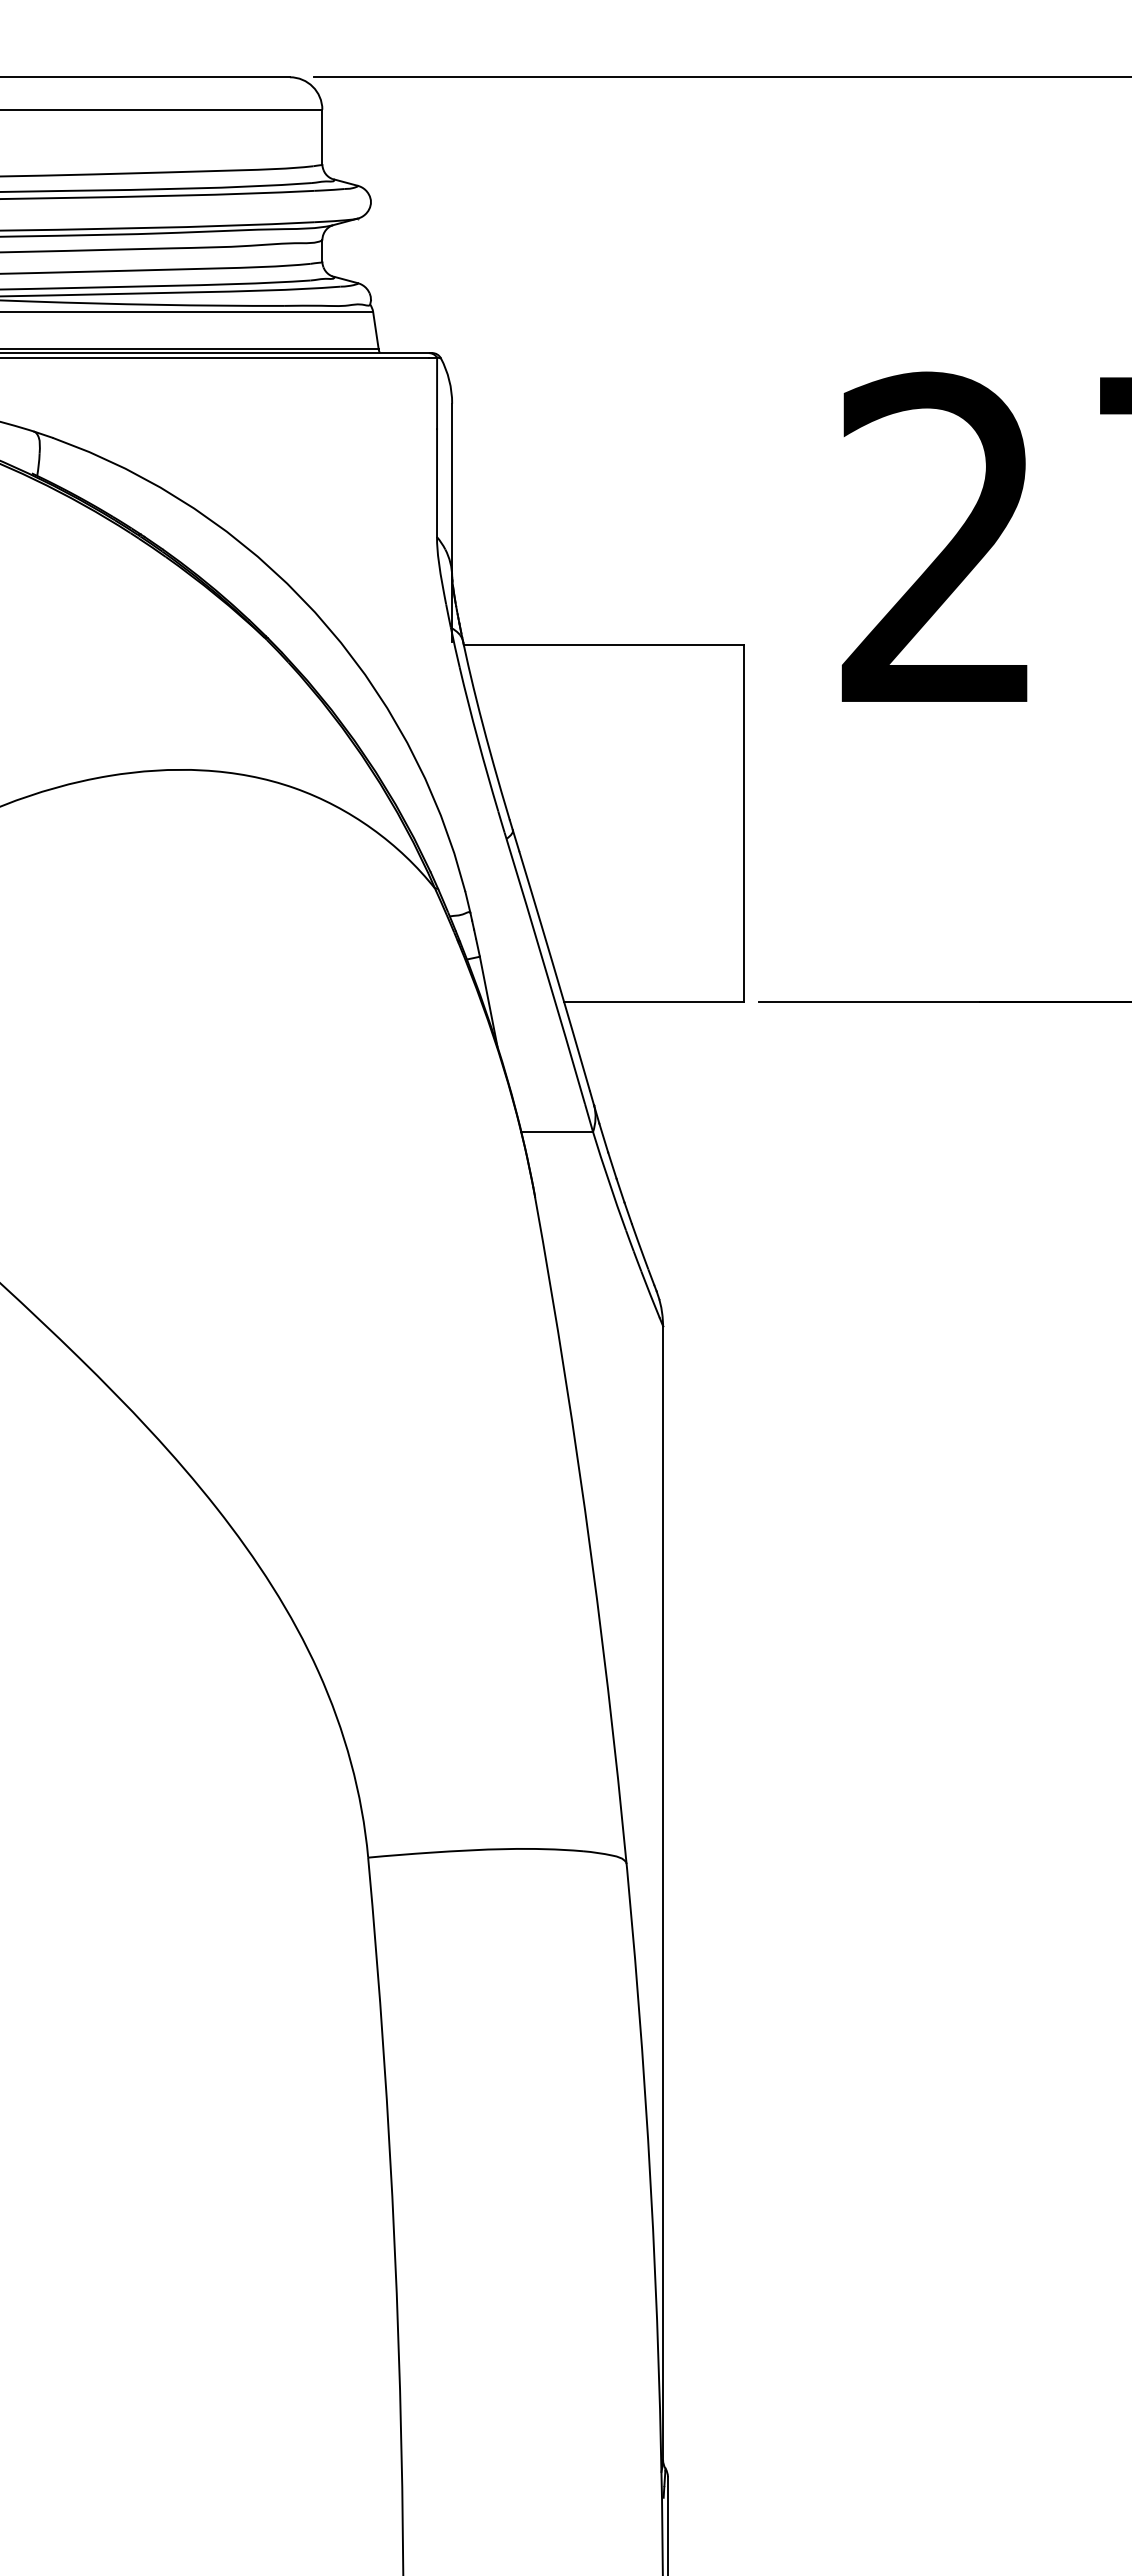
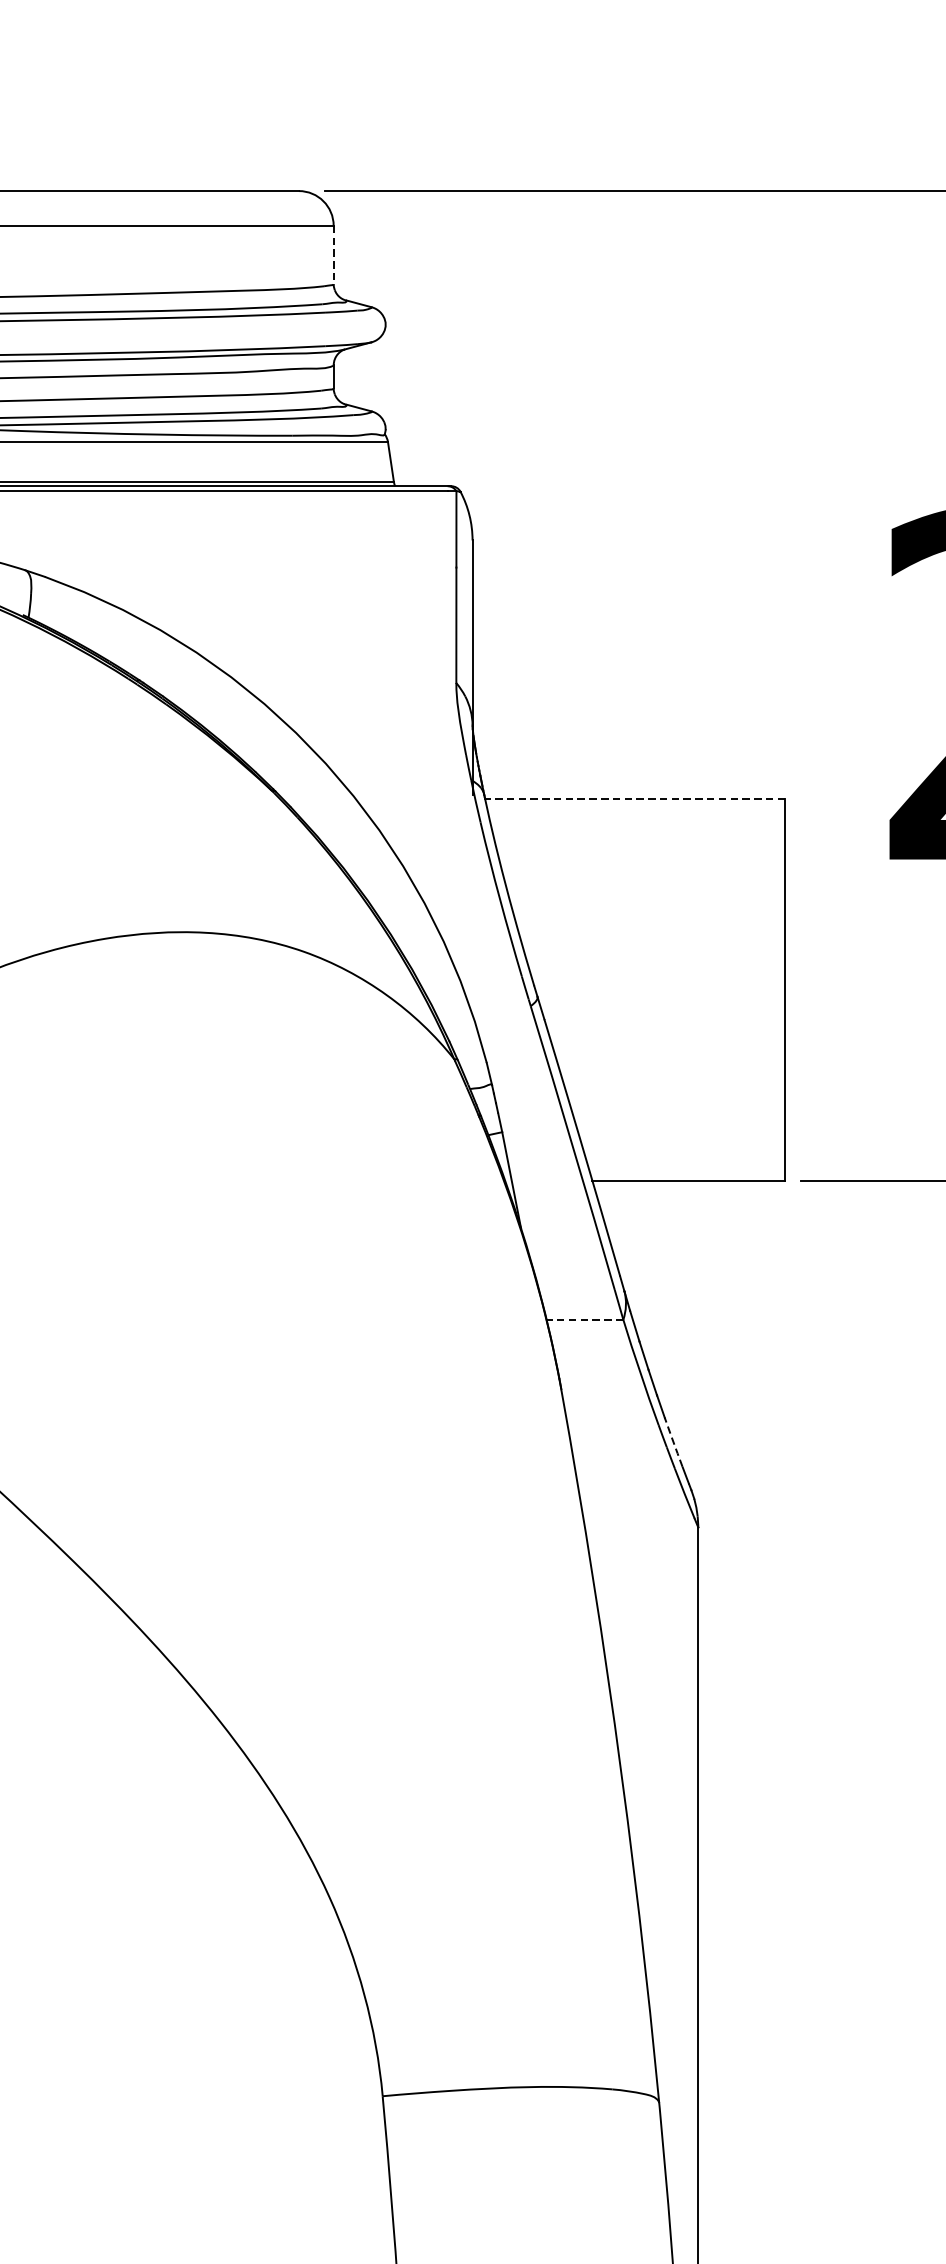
line: (322, 137) -> (333, 255), solid -> dashed
line: (603, 645) -> (634, 799), solid -> dashed
line: (557, 1132) -> (585, 1320), solid -> dashed
line: (639, 1246) -> (673, 1442), solid -> dashed

